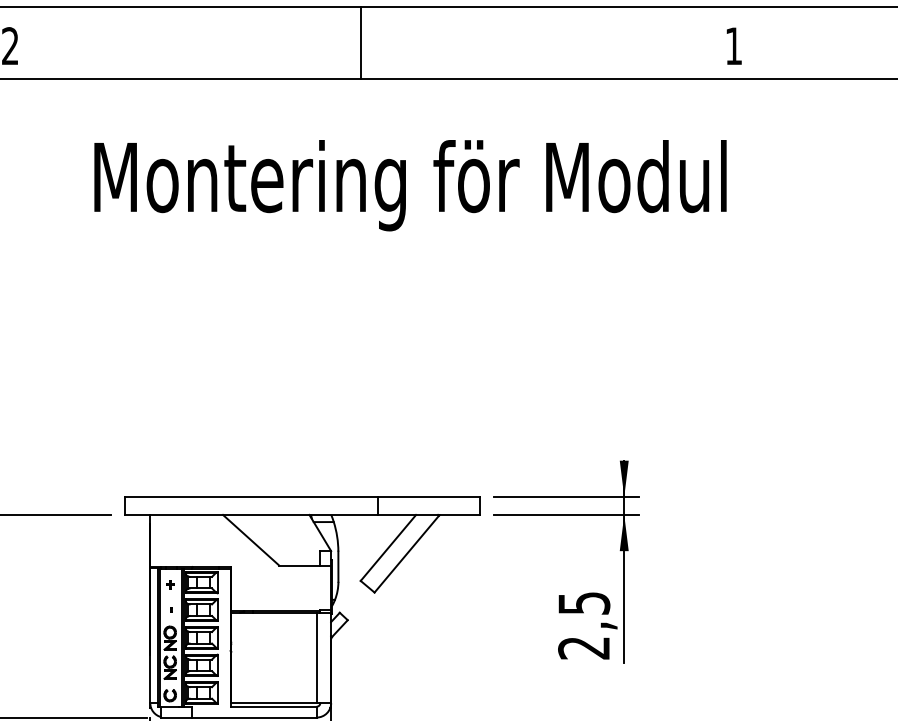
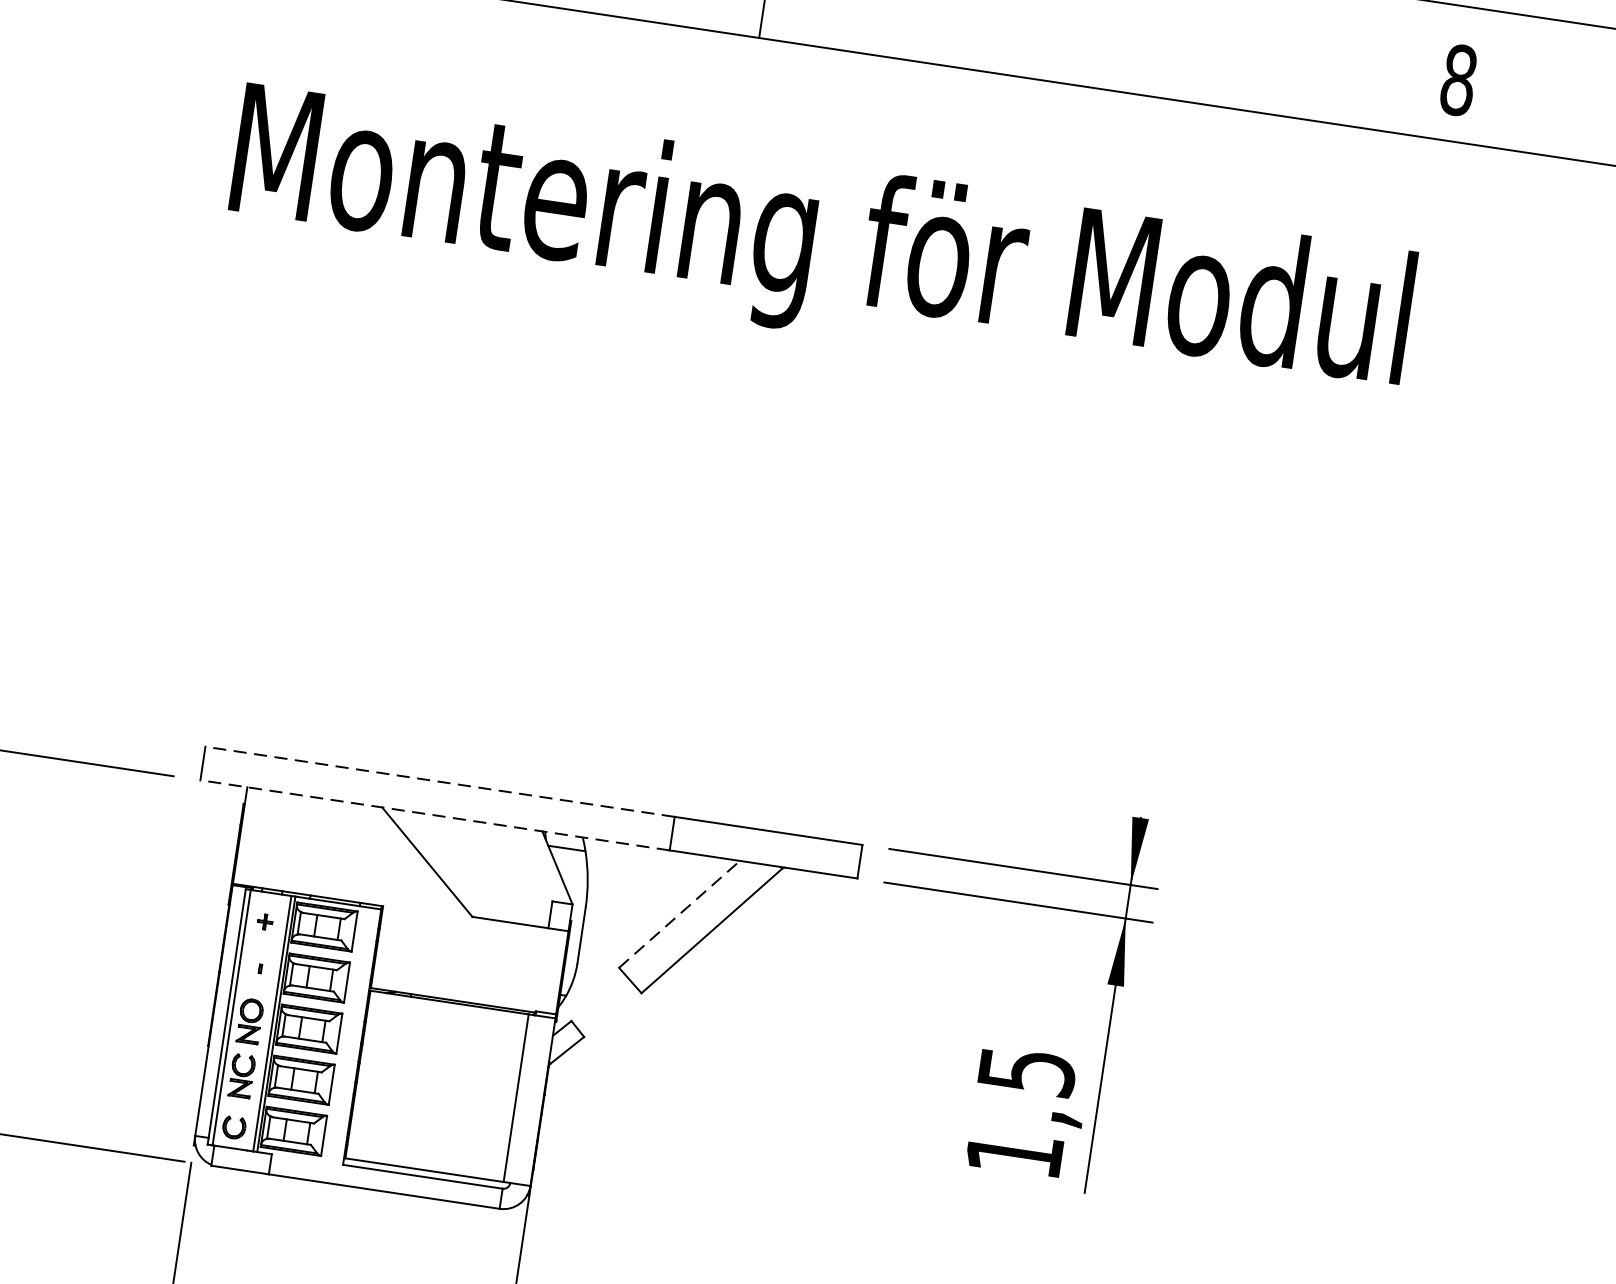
text: (733, 46) -> (1457, 80), 1 -> 8
line: (251, 496) -> (440, 781), solid -> dashed
line: (251, 514) -> (435, 814), solid -> dashed
line: (388, 547) -> (679, 913), solid -> dashed
text: (583, 648) -> (1013, 1154), 2,5 -> 1,5

